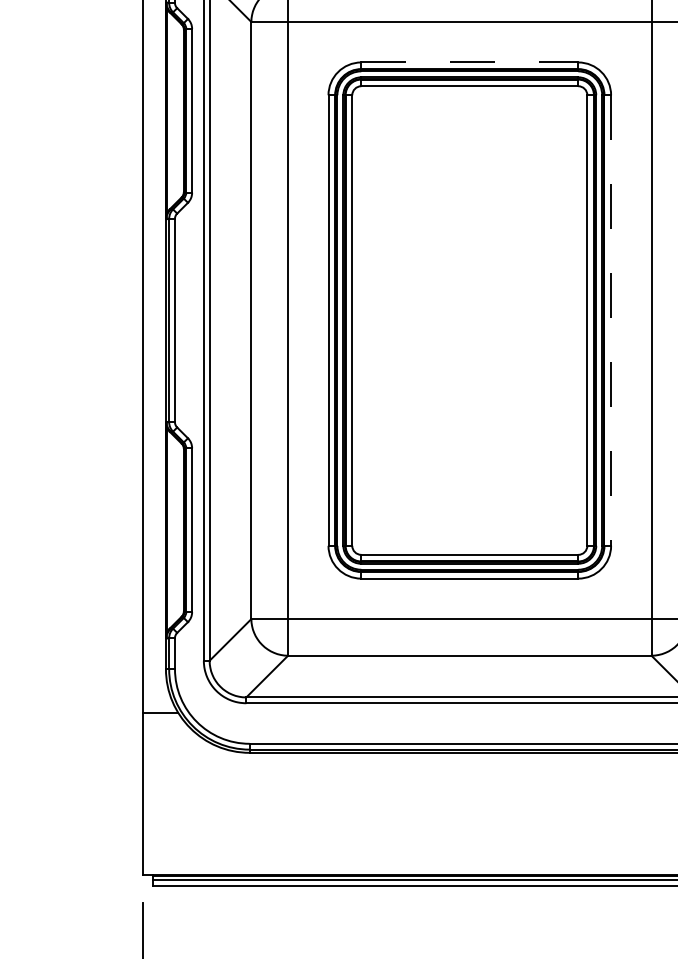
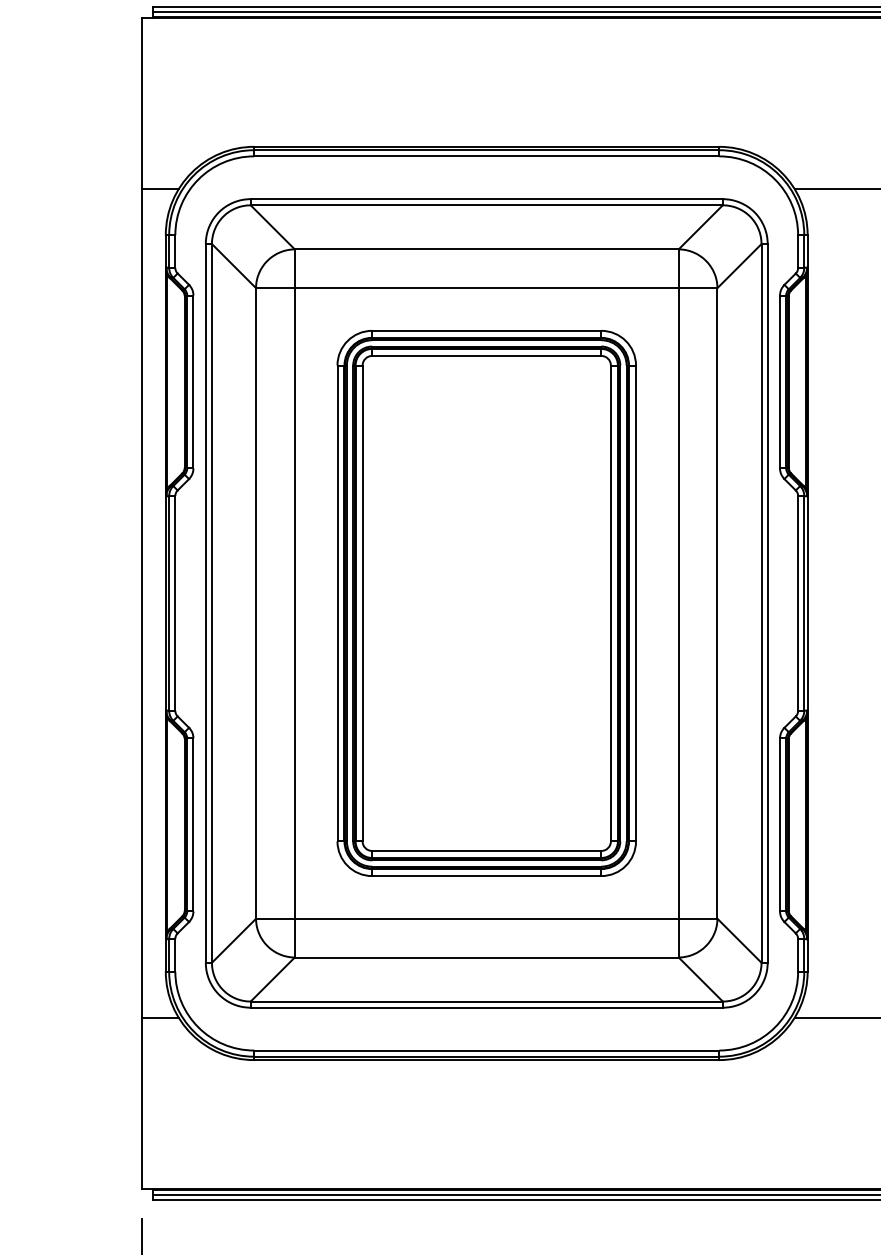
line: (469, 62) -> (486, 330), dashed -> solid
line: (611, 320) -> (636, 603), dashed -> solid

